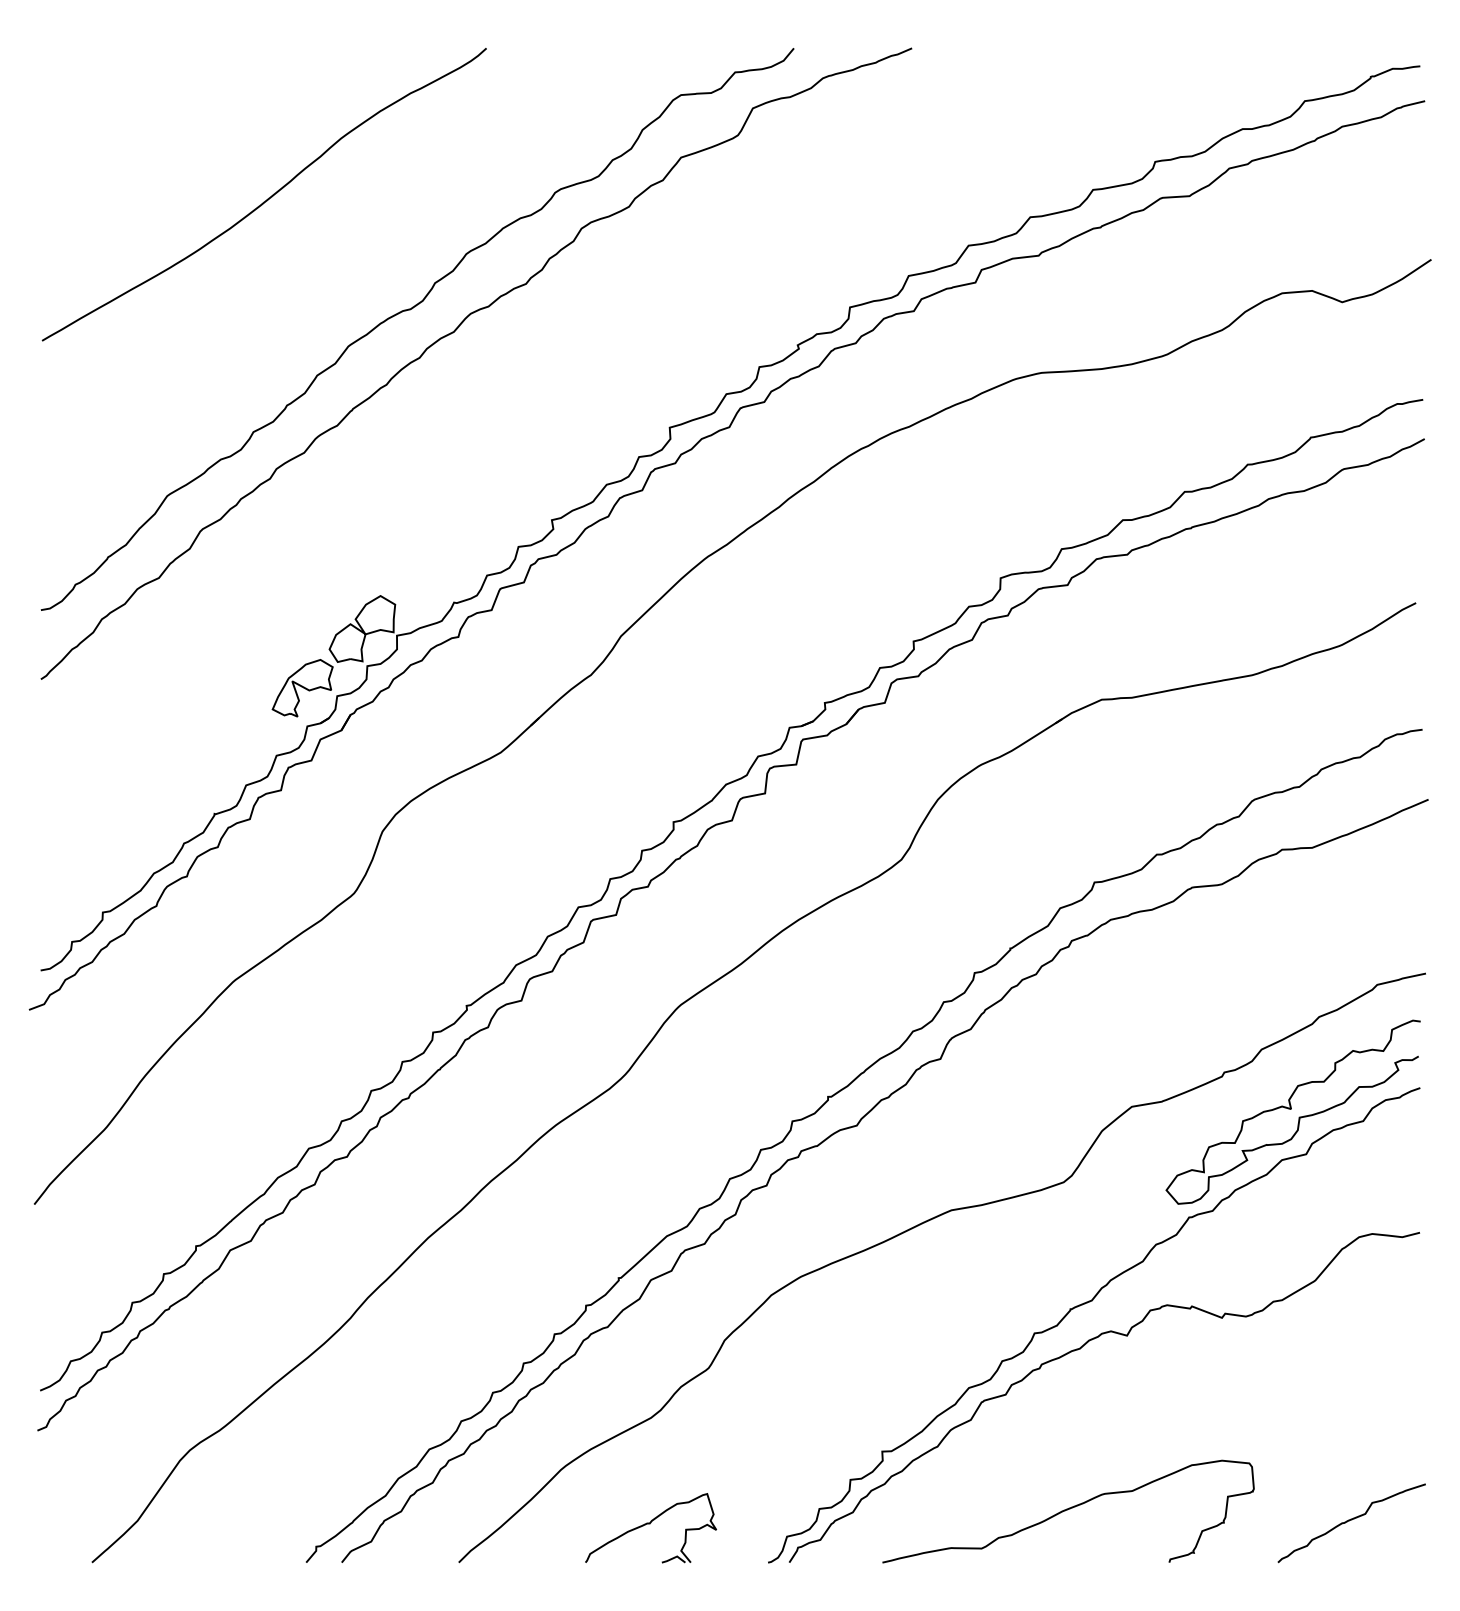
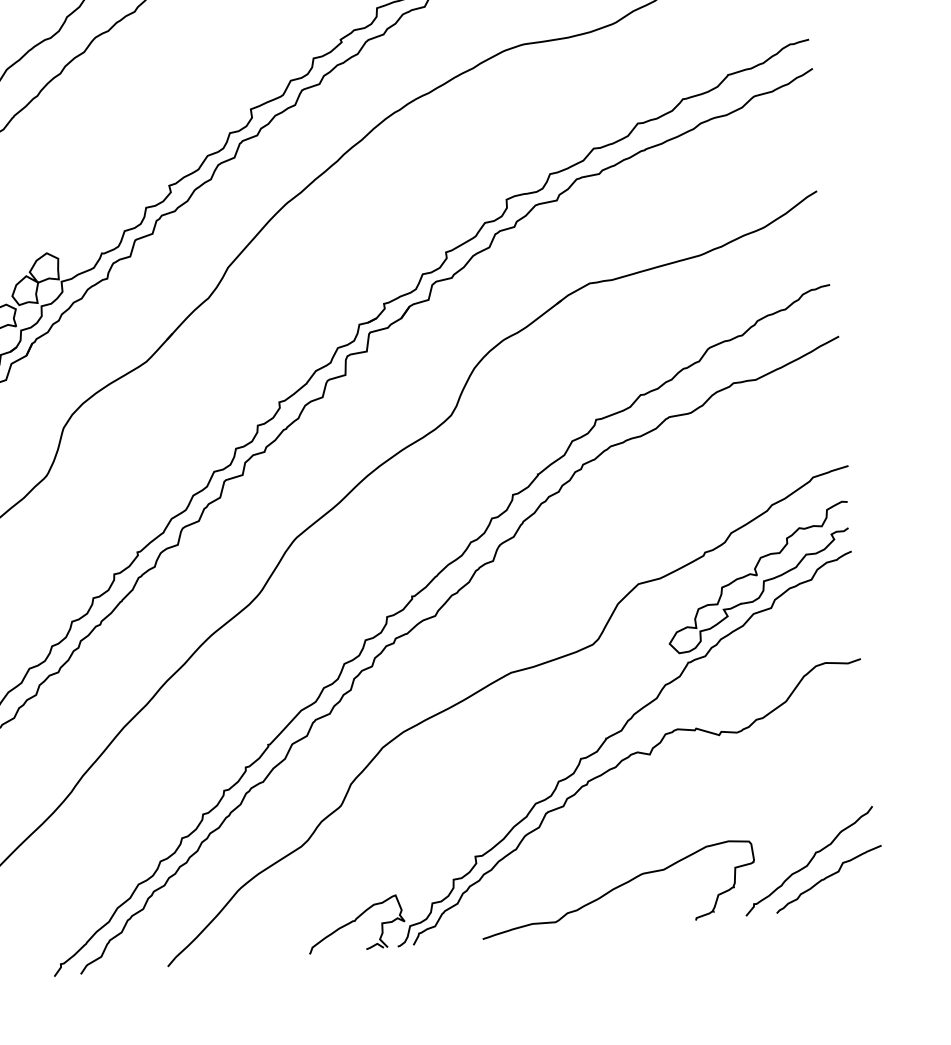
curve: (1328, 1496) -> (810, 861), added
part: (651, 1528) -> (356, 924), moved

